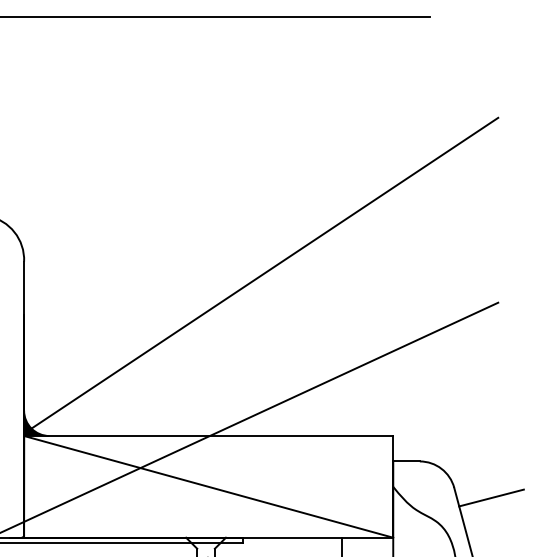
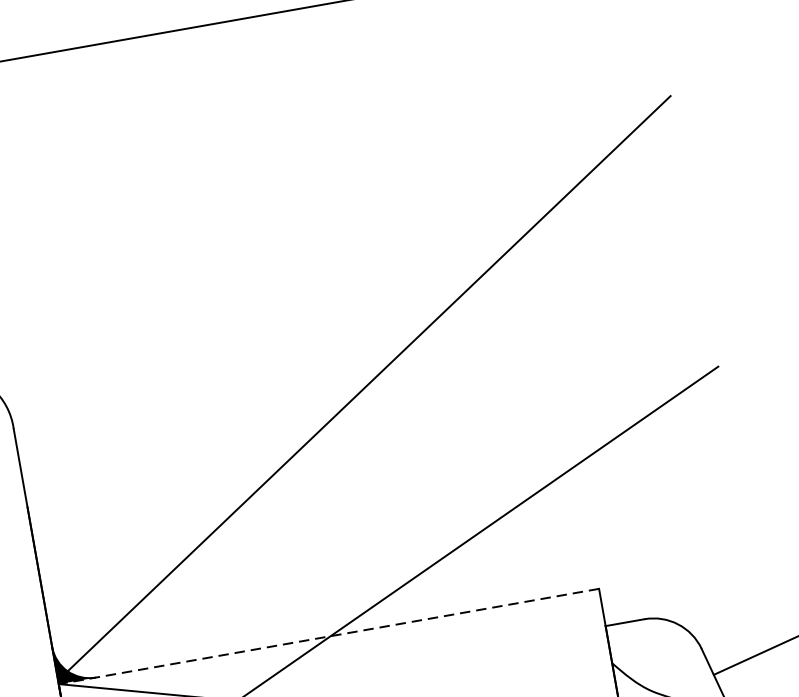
line: (208, 436) -> (328, 637), solid -> dashed

